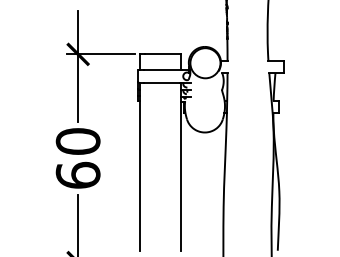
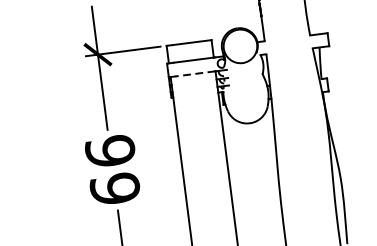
line: (162, 82) -> (195, 73), solid -> dashed
text: (77, 141) -> (109, 151), 60 -> 66

